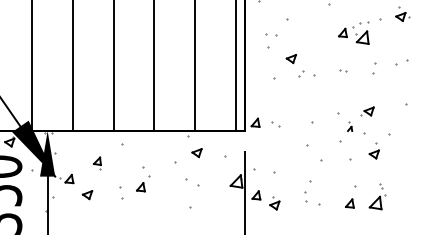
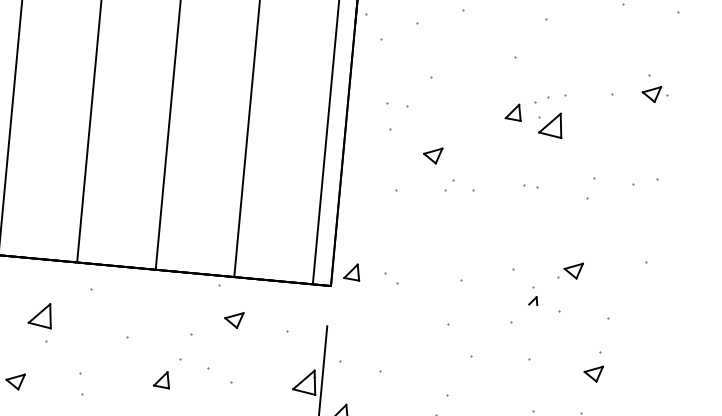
part: (353, 32) -> (534, 113), moved
part: (373, 150) -> (592, 365), moved
part: (97, 163) -> (40, 322), size x1.67
part: (143, 183) -> (167, 373), moved

